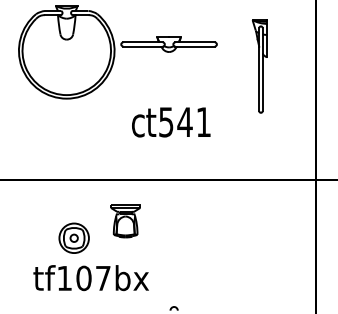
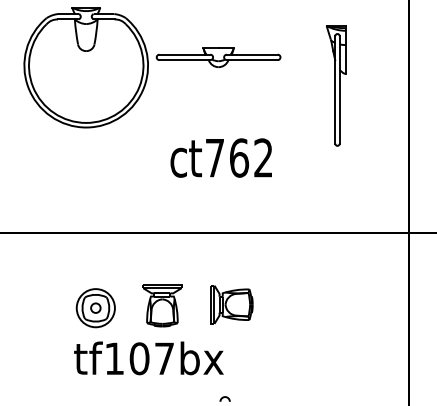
text: (184, 122) -> (238, 158), t541 -> t762
part: (125, 221) -> (162, 305), moved
part: (179, 235) -> (232, 304), added
text: (90, 278) -> (147, 358), moved

